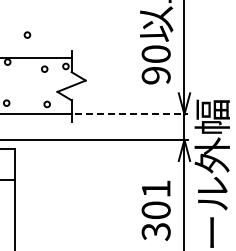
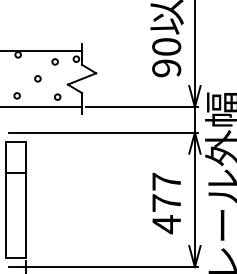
circle: (27, 34) -> (37, 78), moved
line: (132, 114) -> (142, 107), dashed -> solid
text: (156, 210) -> (166, 203), 301 -> 477

